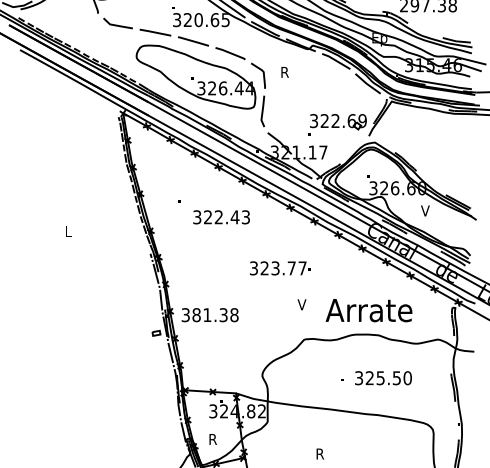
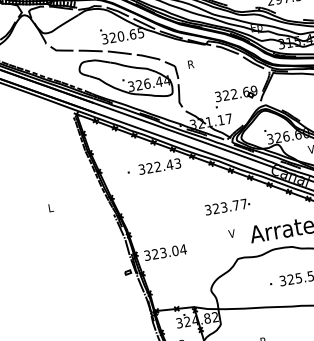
text: (221, 217) -> (159, 166), moved
text: (280, 268) -> (227, 206), moved
text: (215, 315) -> (169, 252), 381.38 -> 323.04

